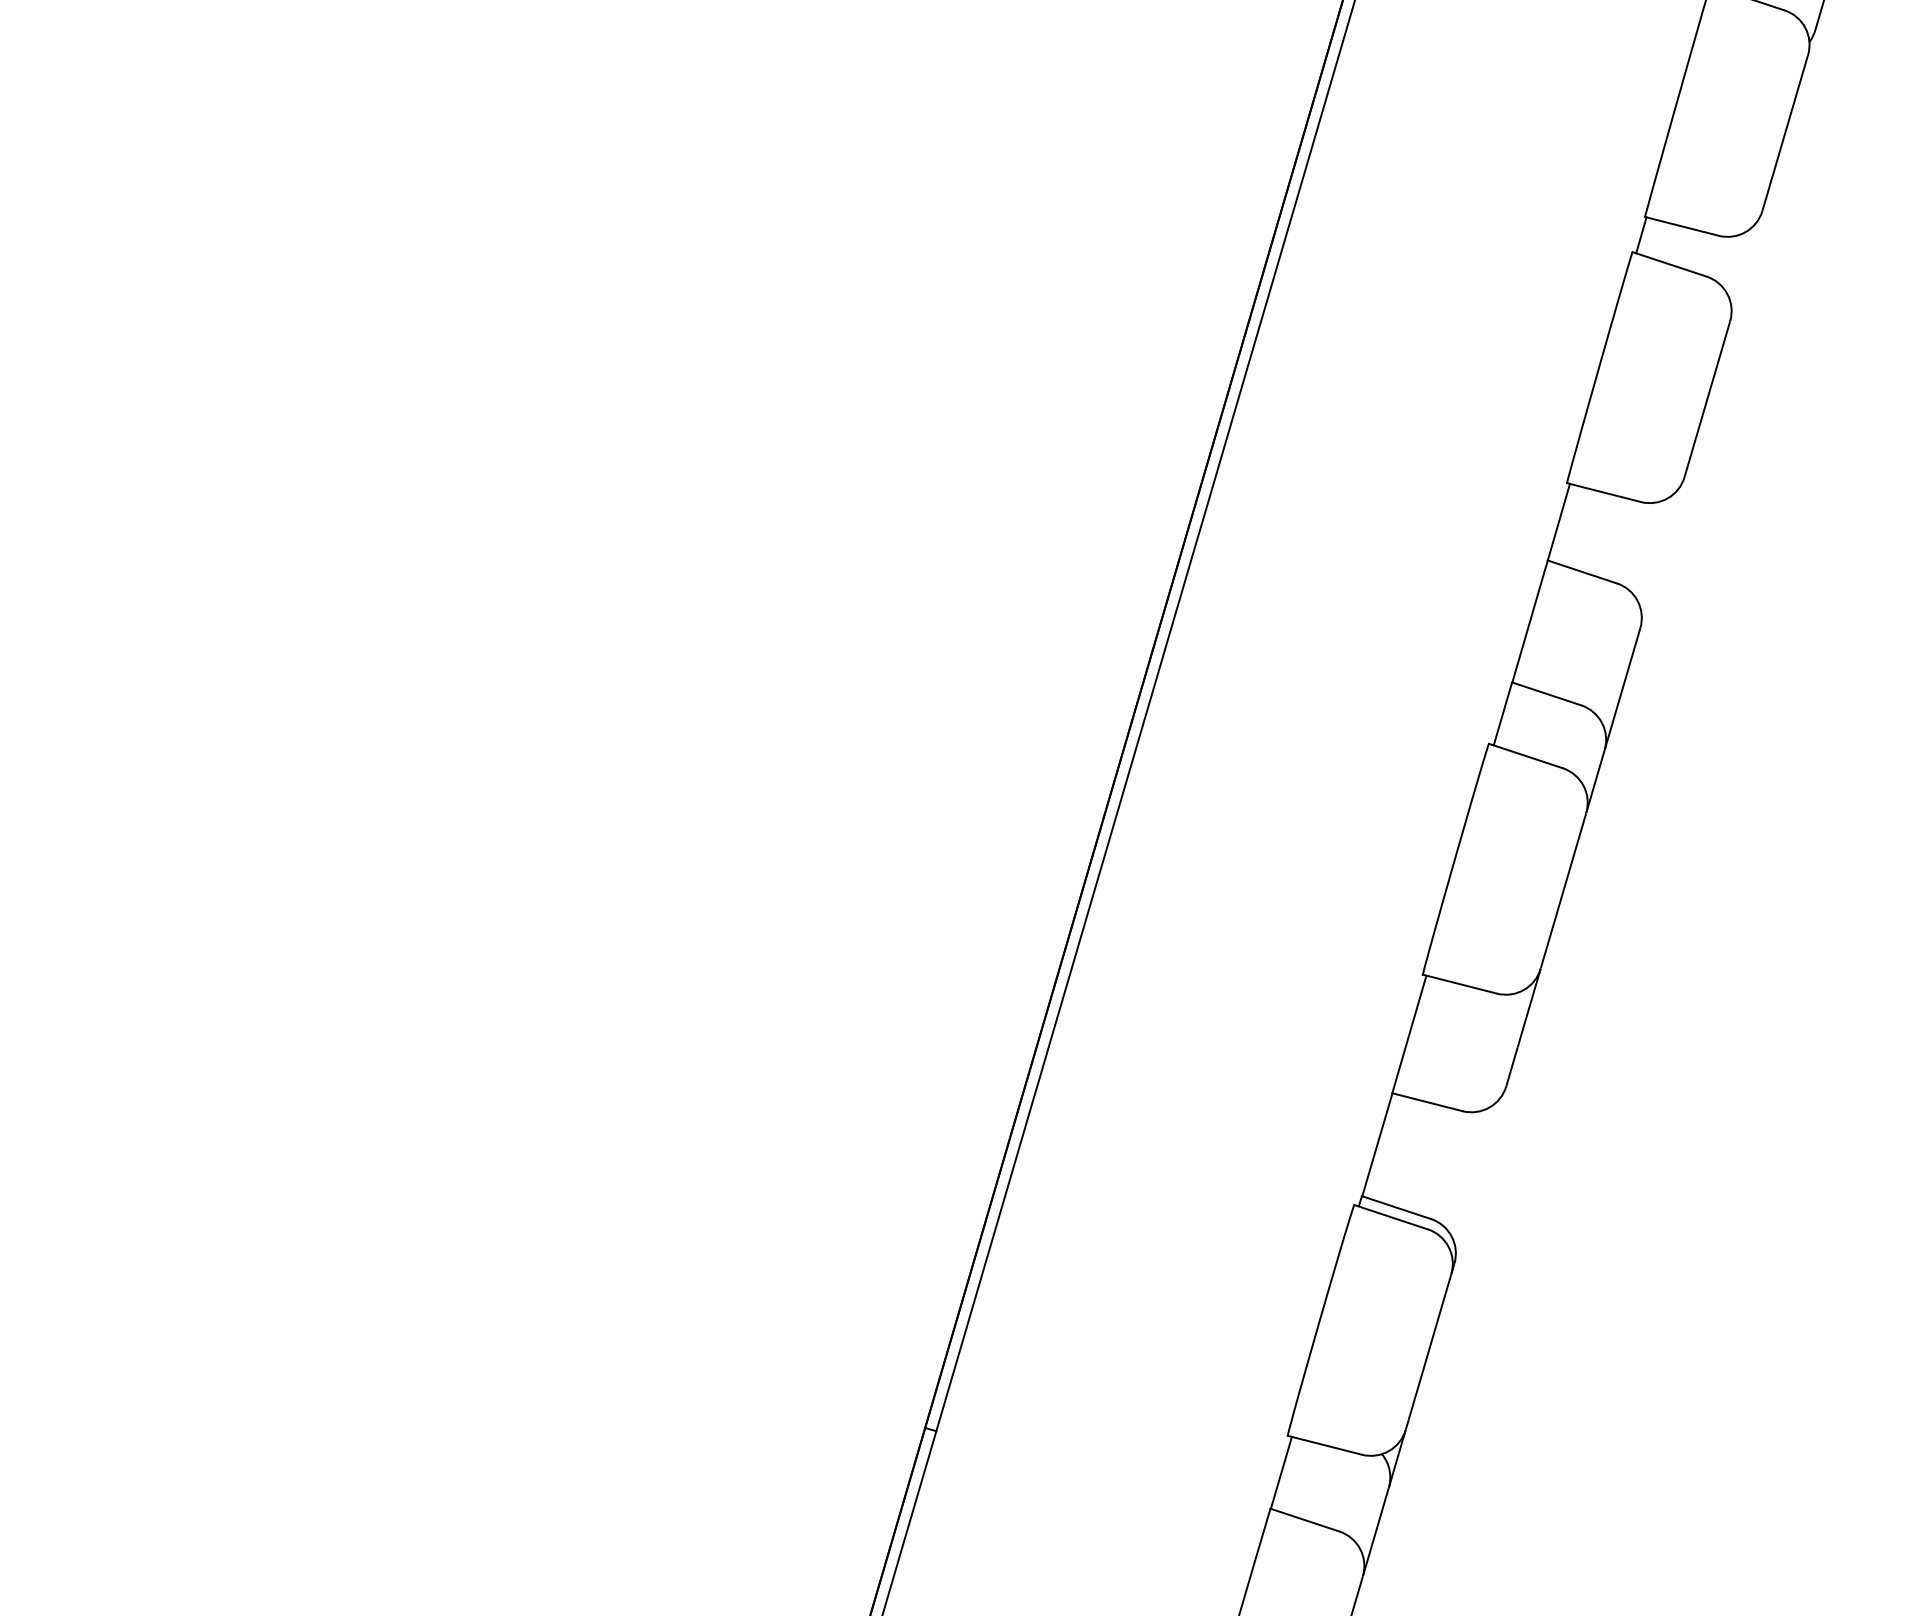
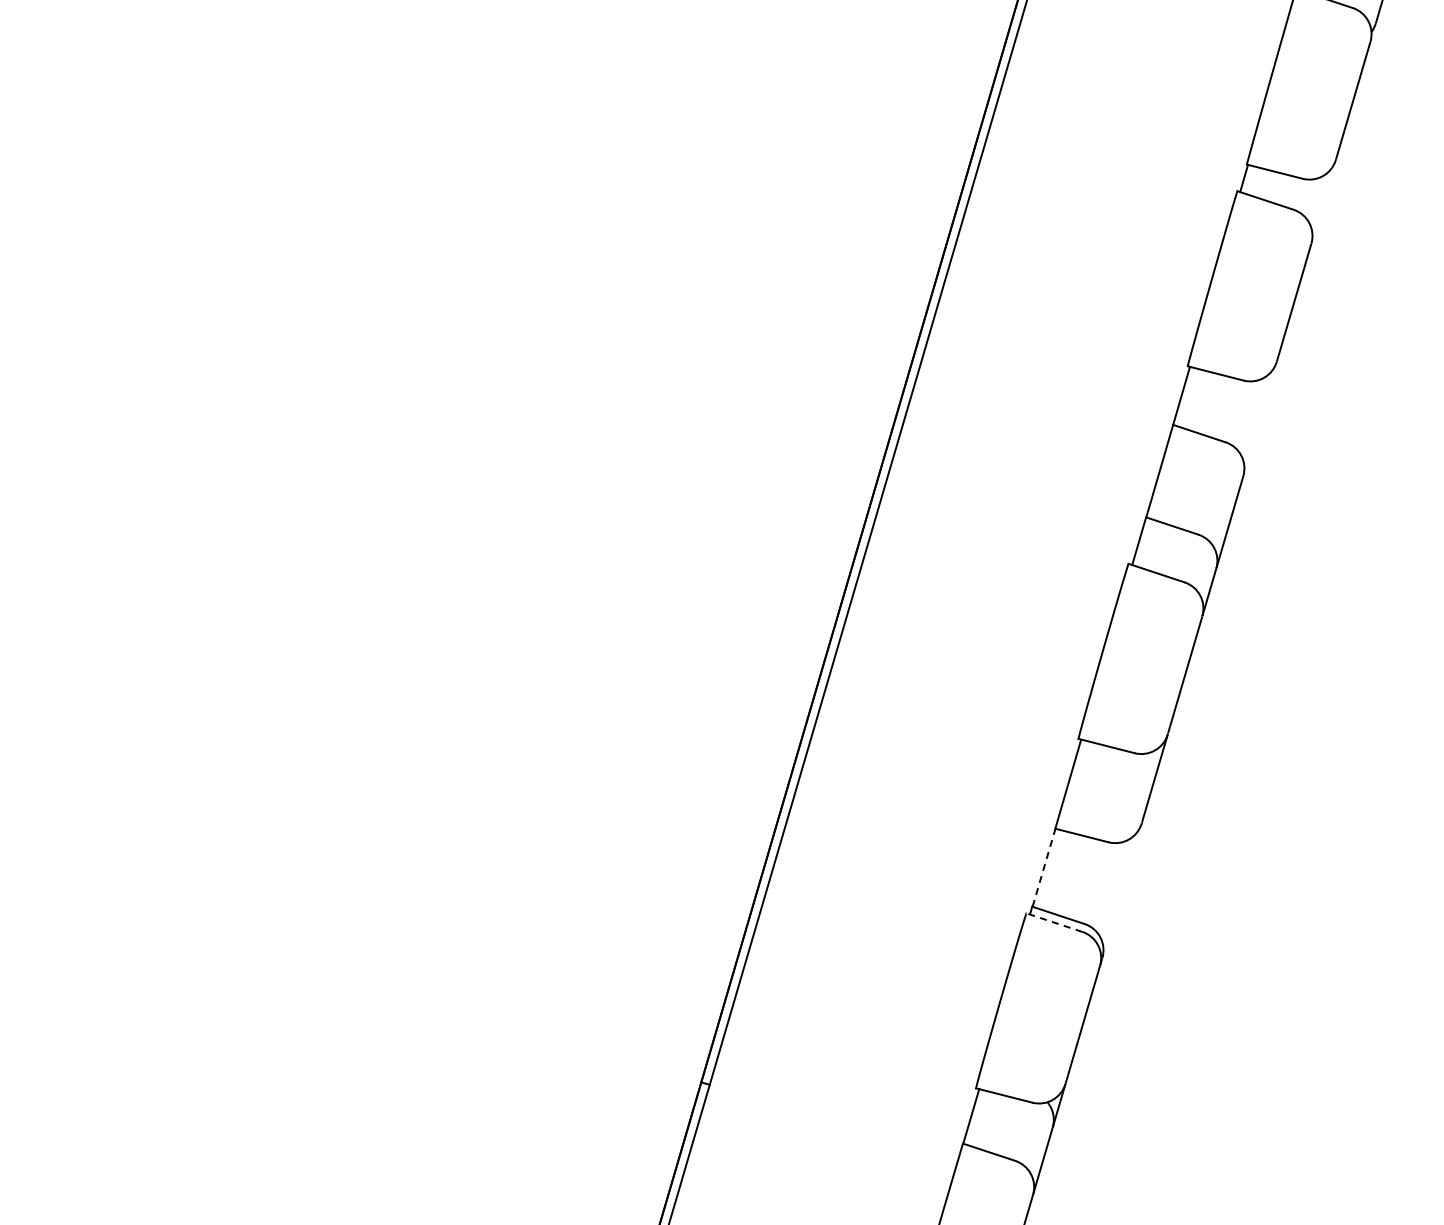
line: (1378, 1144) -> (1044, 867), solid -> dashed
line: (1389, 1217) -> (1053, 922), solid -> dashed

